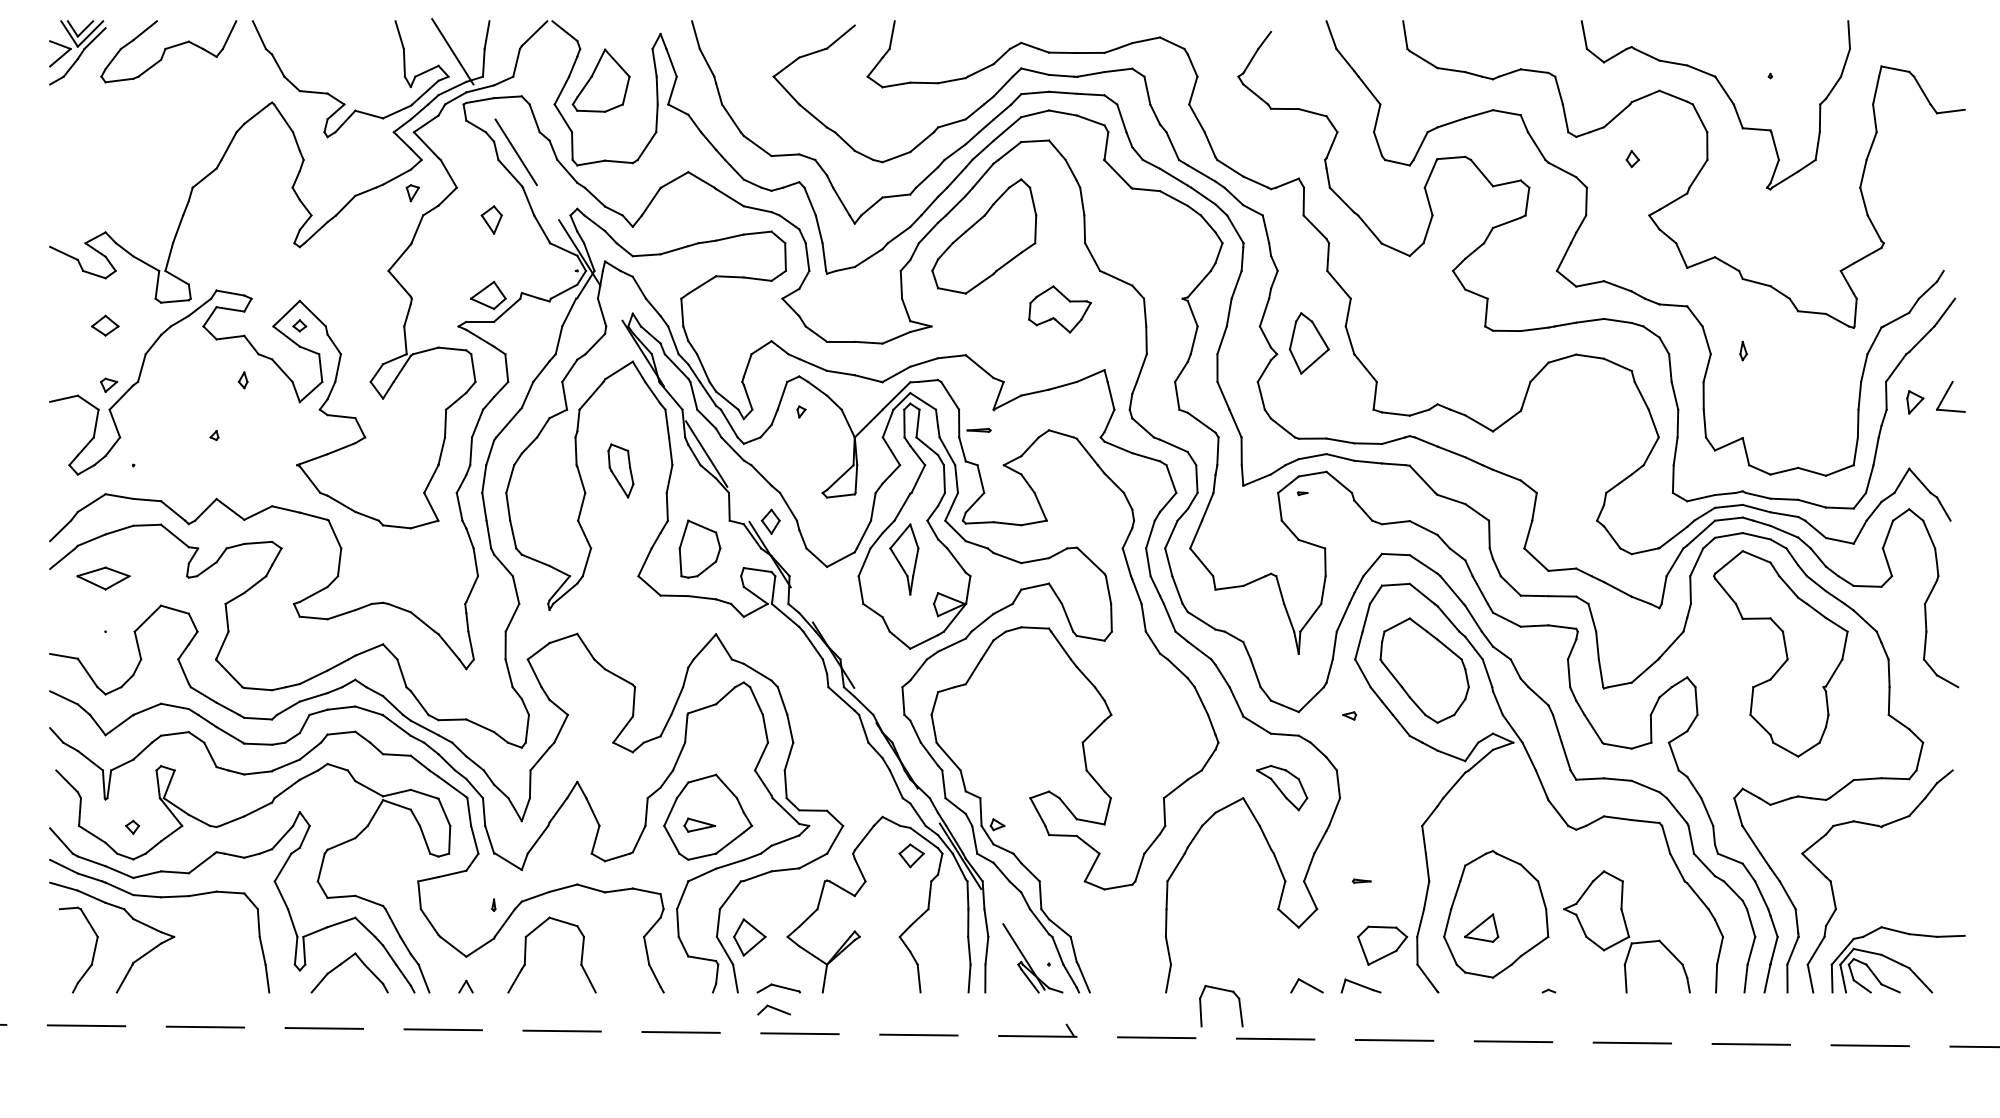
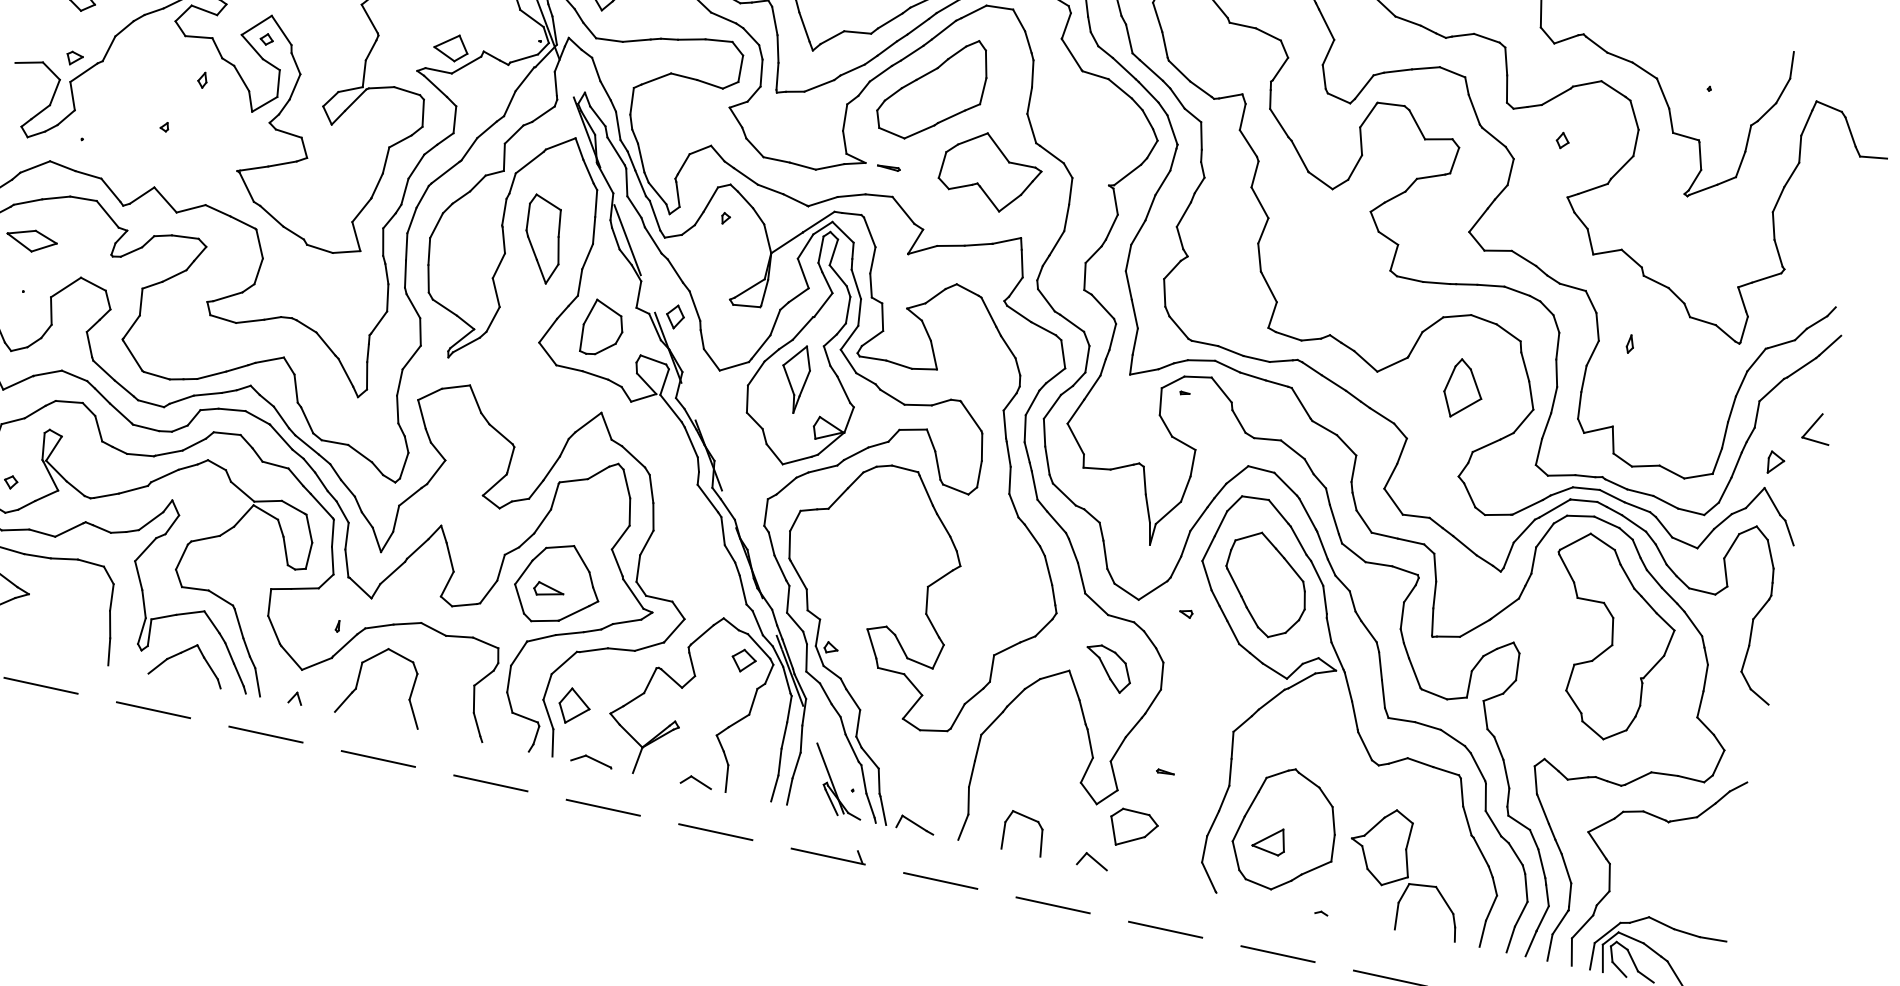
part: (1059, 309) -> (990, 171), size x1.67
part: (1308, 343) -> (1463, 389), moved
part: (1915, 402) -> (1775, 463), moved
part: (978, 429) -> (888, 166), moved
part: (620, 470) -> (542, 238), size x1.67
part: (1382, 945) -> (1132, 829), moved
part: (1360, 985) -> (915, 824), moved
part: (1225, 991) -> (1030, 820), moved
part: (773, 1009) -> (696, 781), moved

